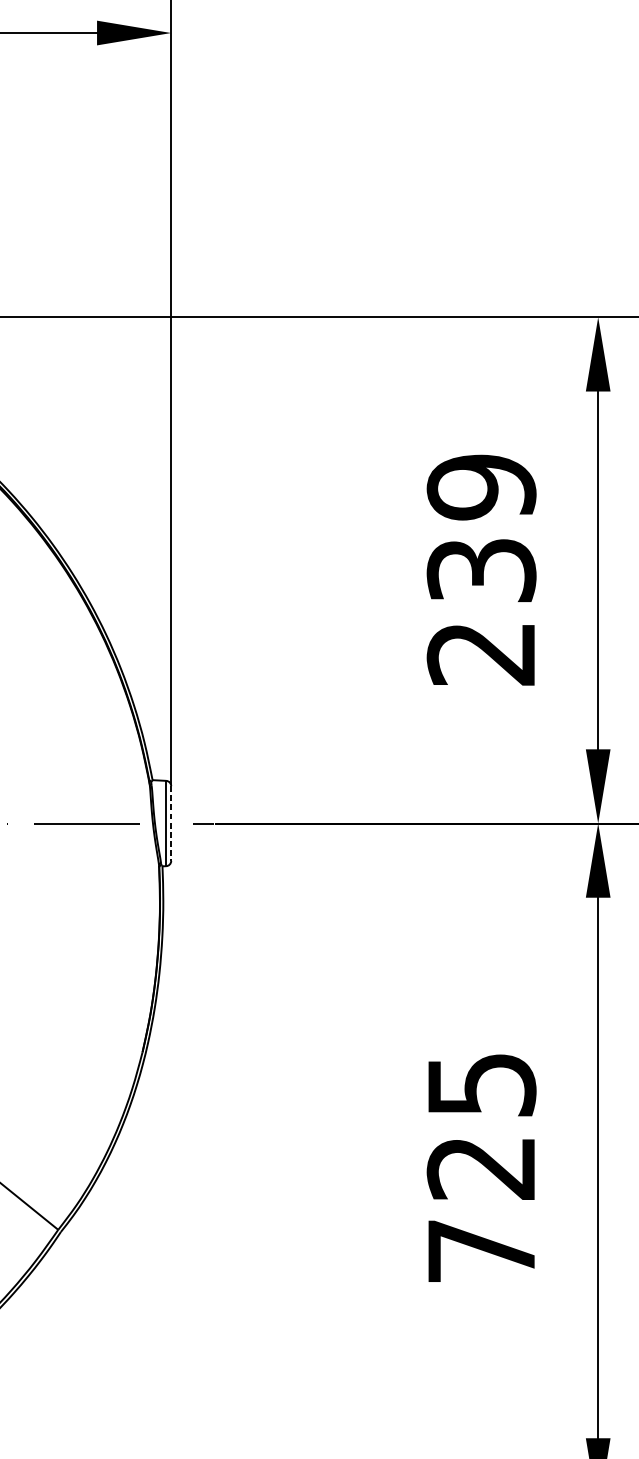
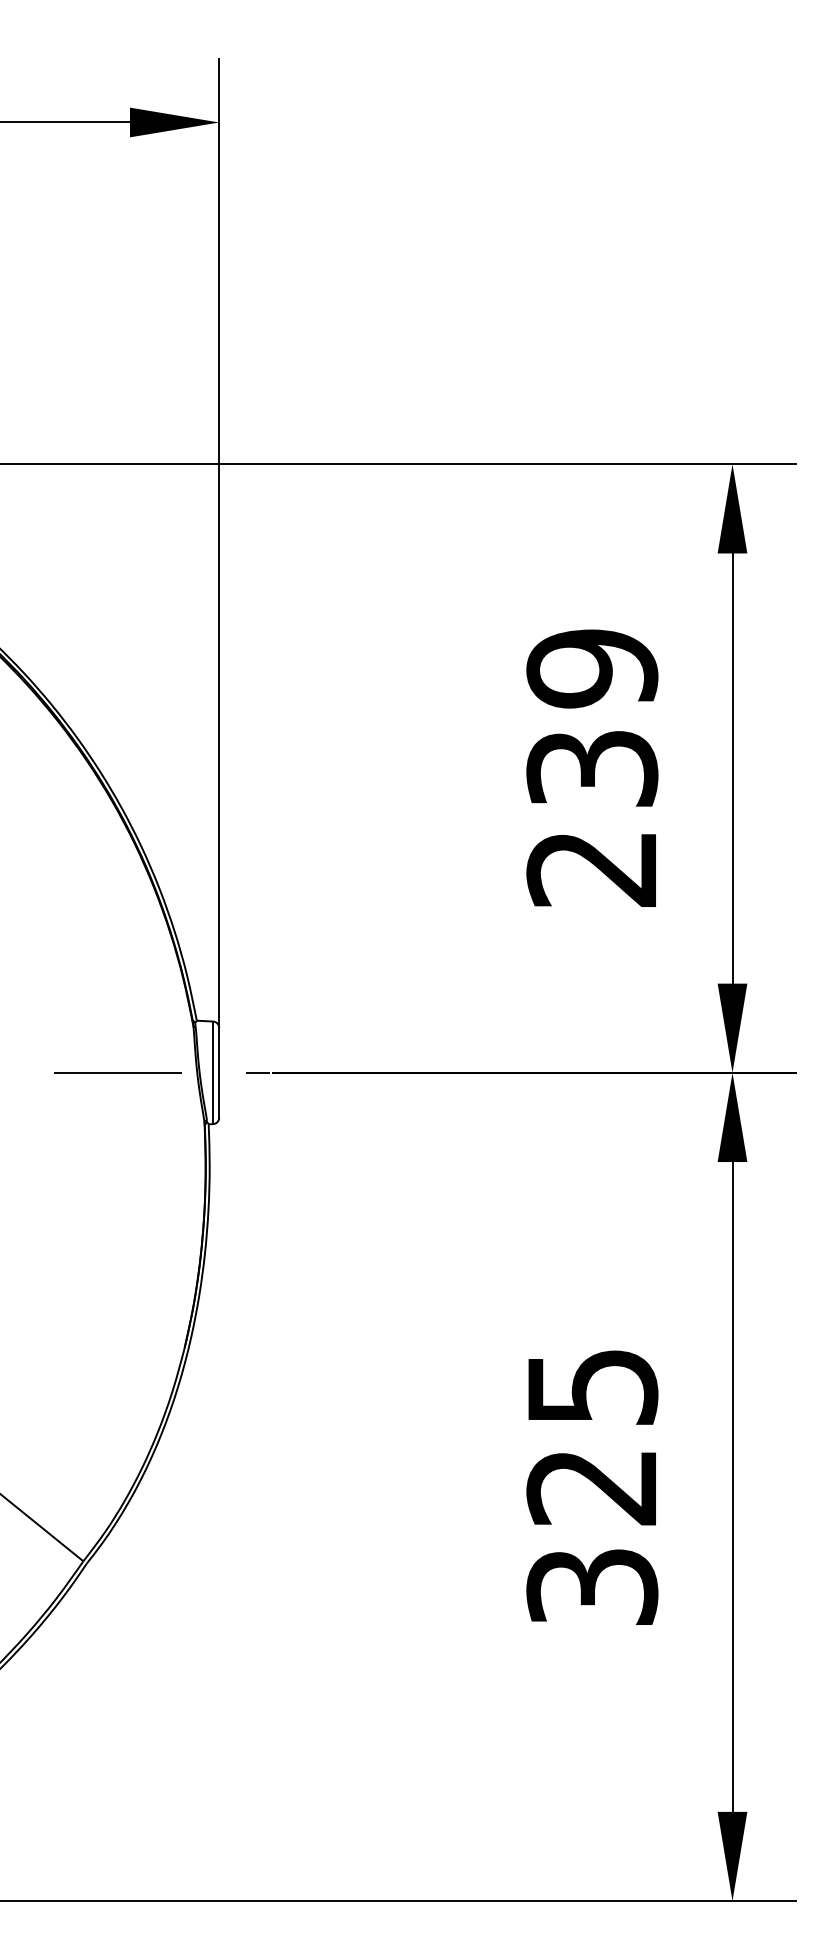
line: (171, 823) -> (219, 1072), dashed -> solid
text: (481, 1250) -> (592, 1586), 725 -> 325

